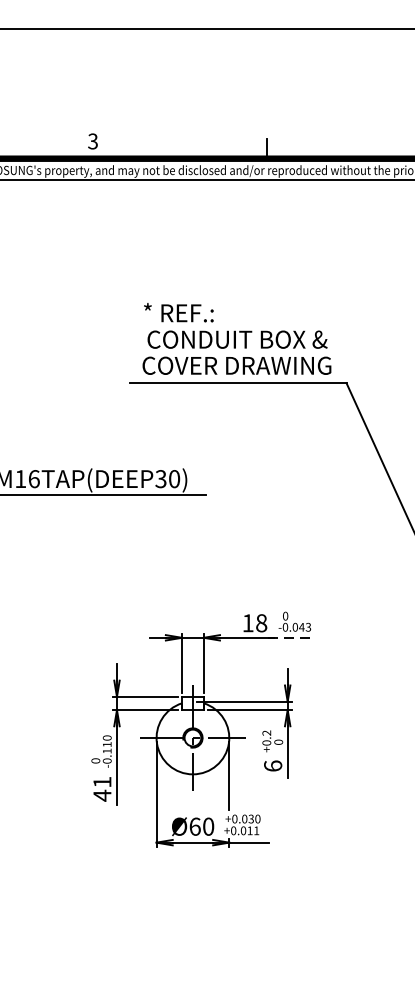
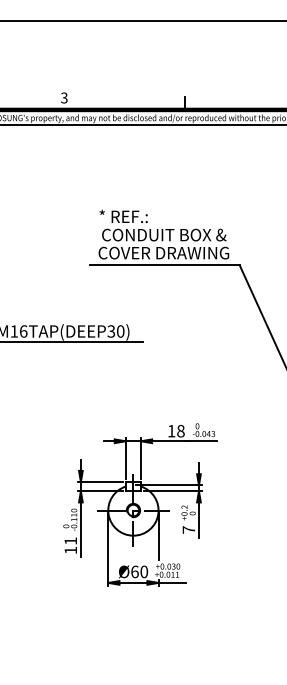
line: (291, 638) -> (201, 441), dashed -> solid
text: (272, 765) -> (188, 529), 6 -> 7
text: (101, 795) -> (70, 550), 41 -> 11

